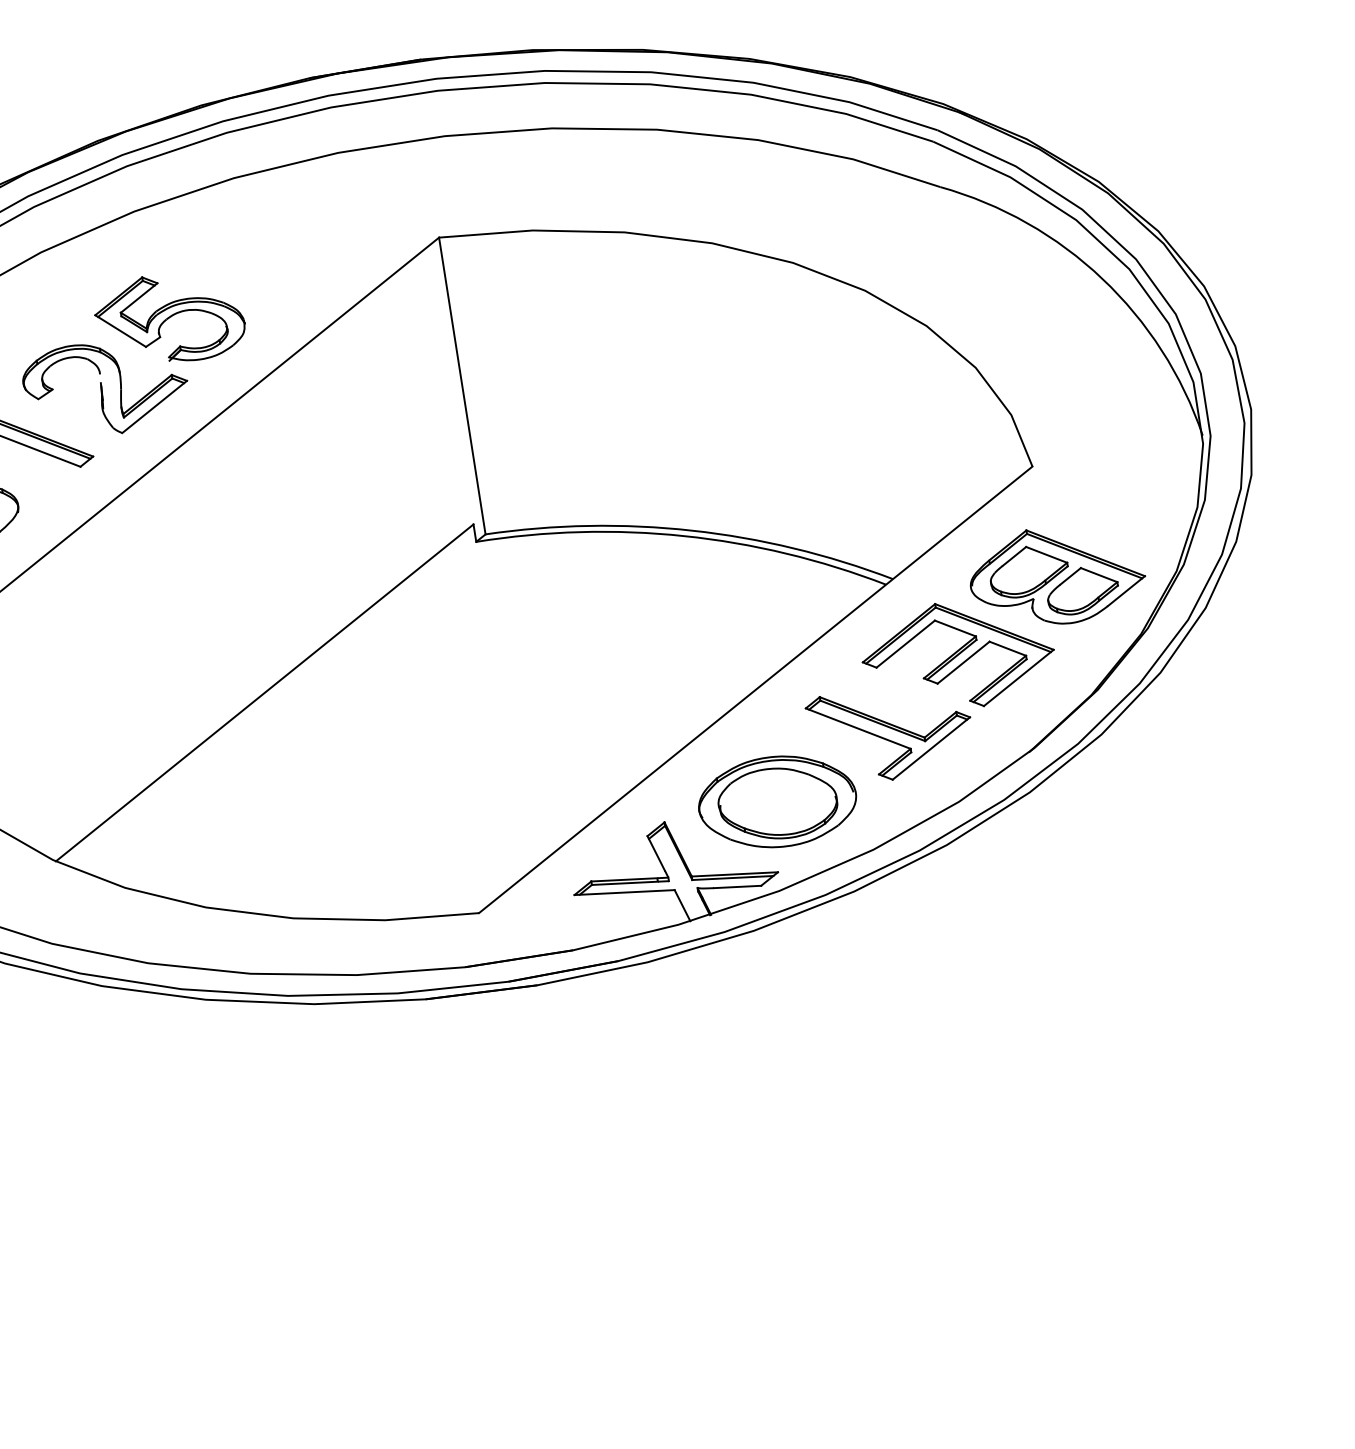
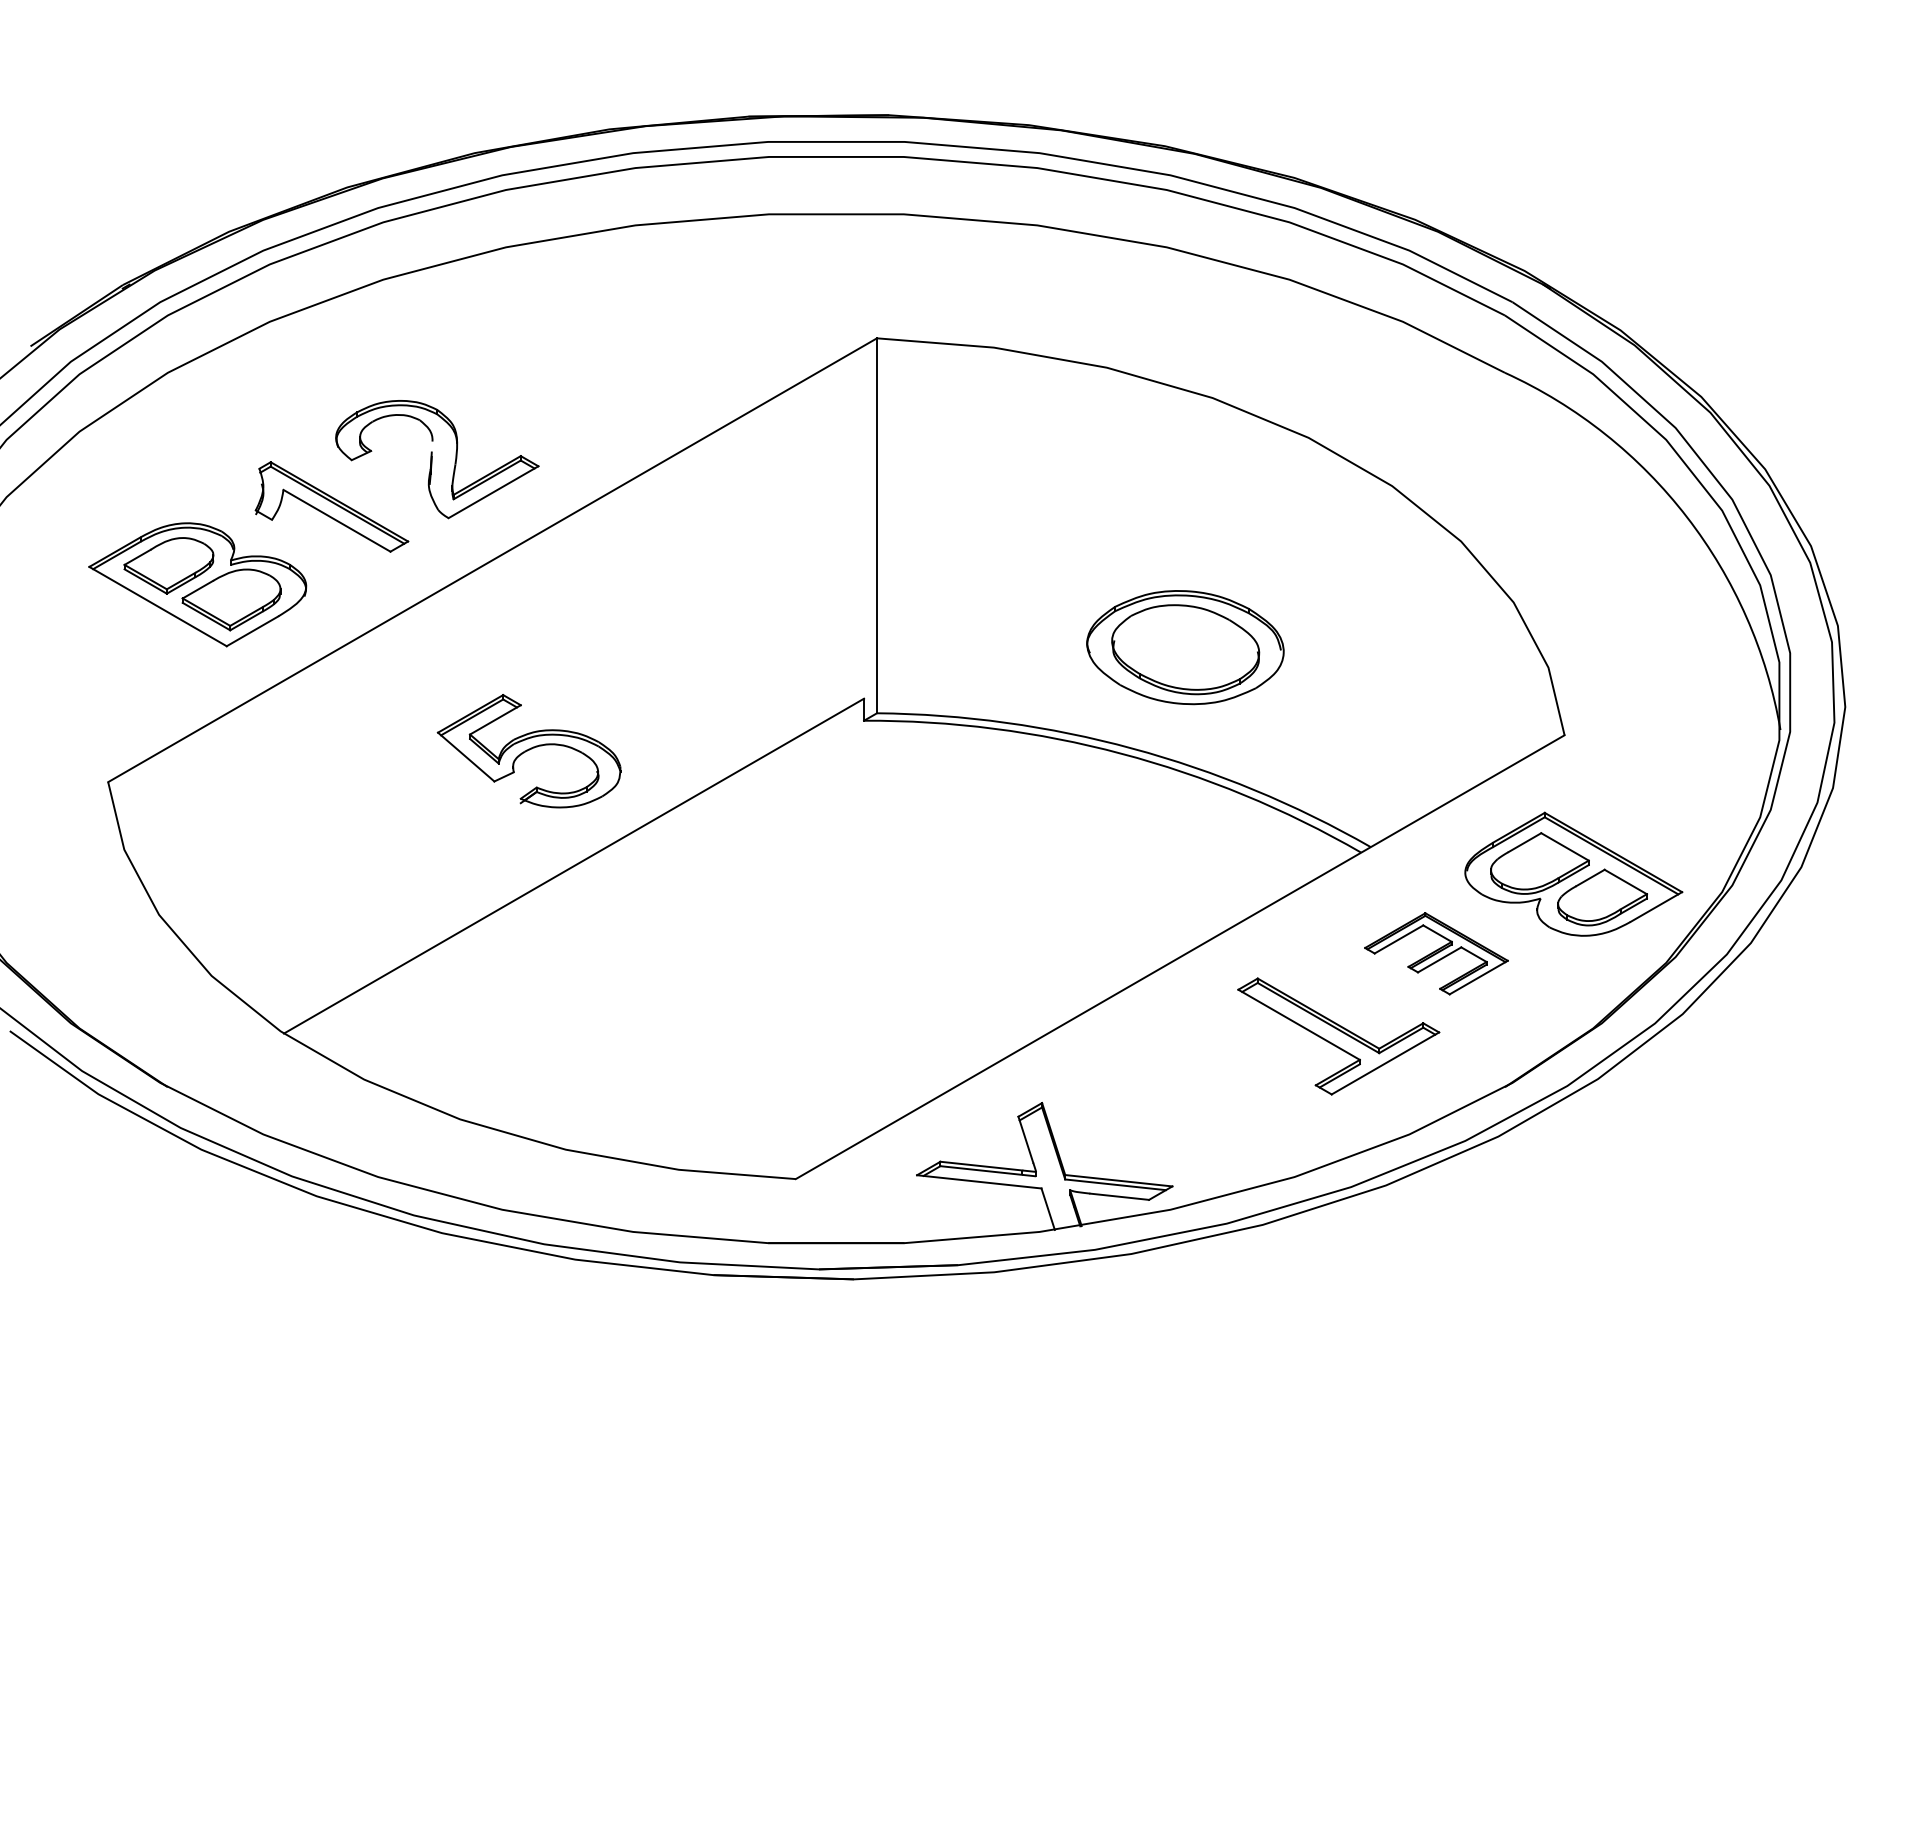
part: (169, 318) -> (528, 751), moved
part: (958, 655) -> (1436, 953), size x0.6
part: (777, 801) -> (1185, 647), moved

